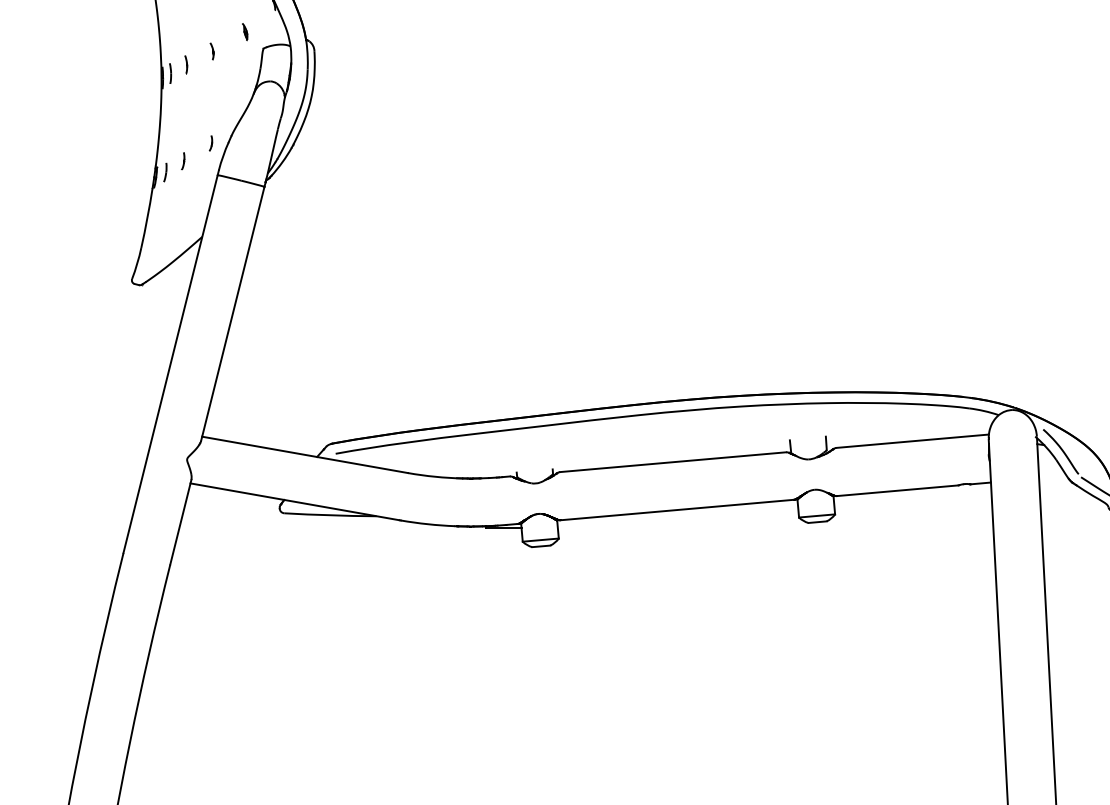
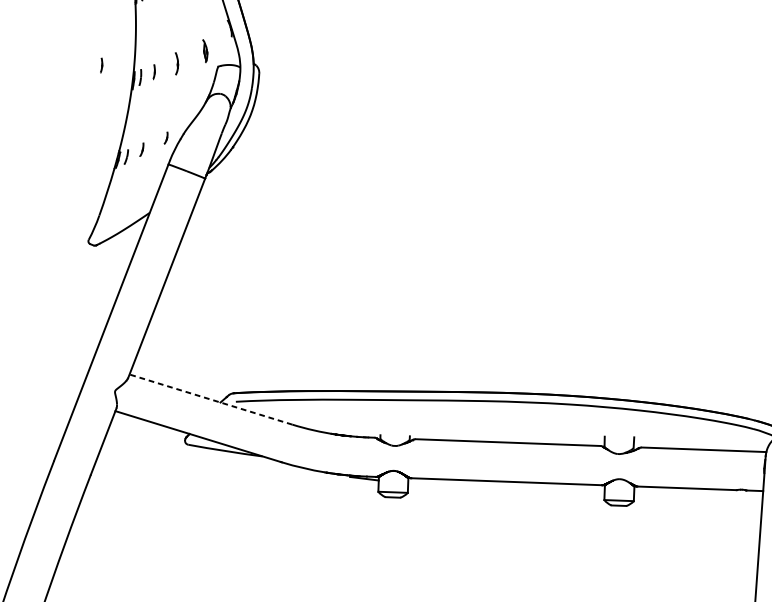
part: (245, 32) -> (205, 51), size x1.6
part: (211, 51) -> (175, 63), size x1.6
part: (121, 64) -> (101, 65), added
line: (304, 454) -> (210, 399), solid -> dashed

